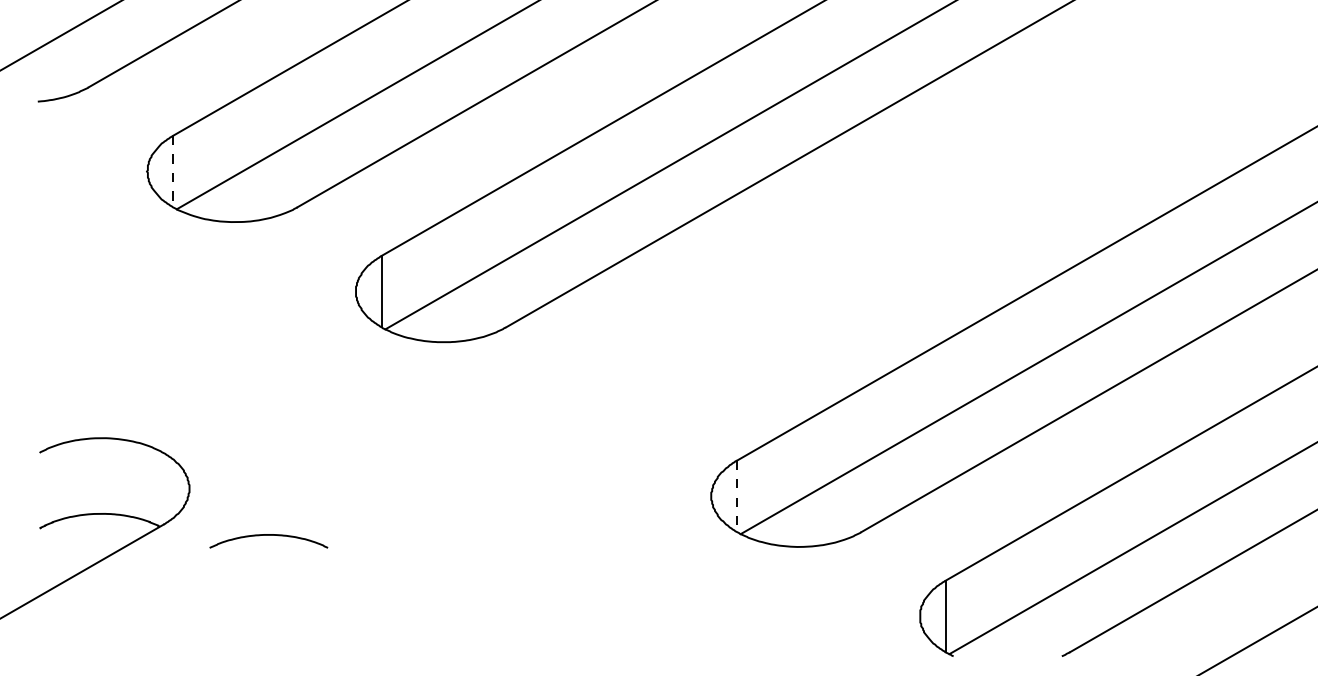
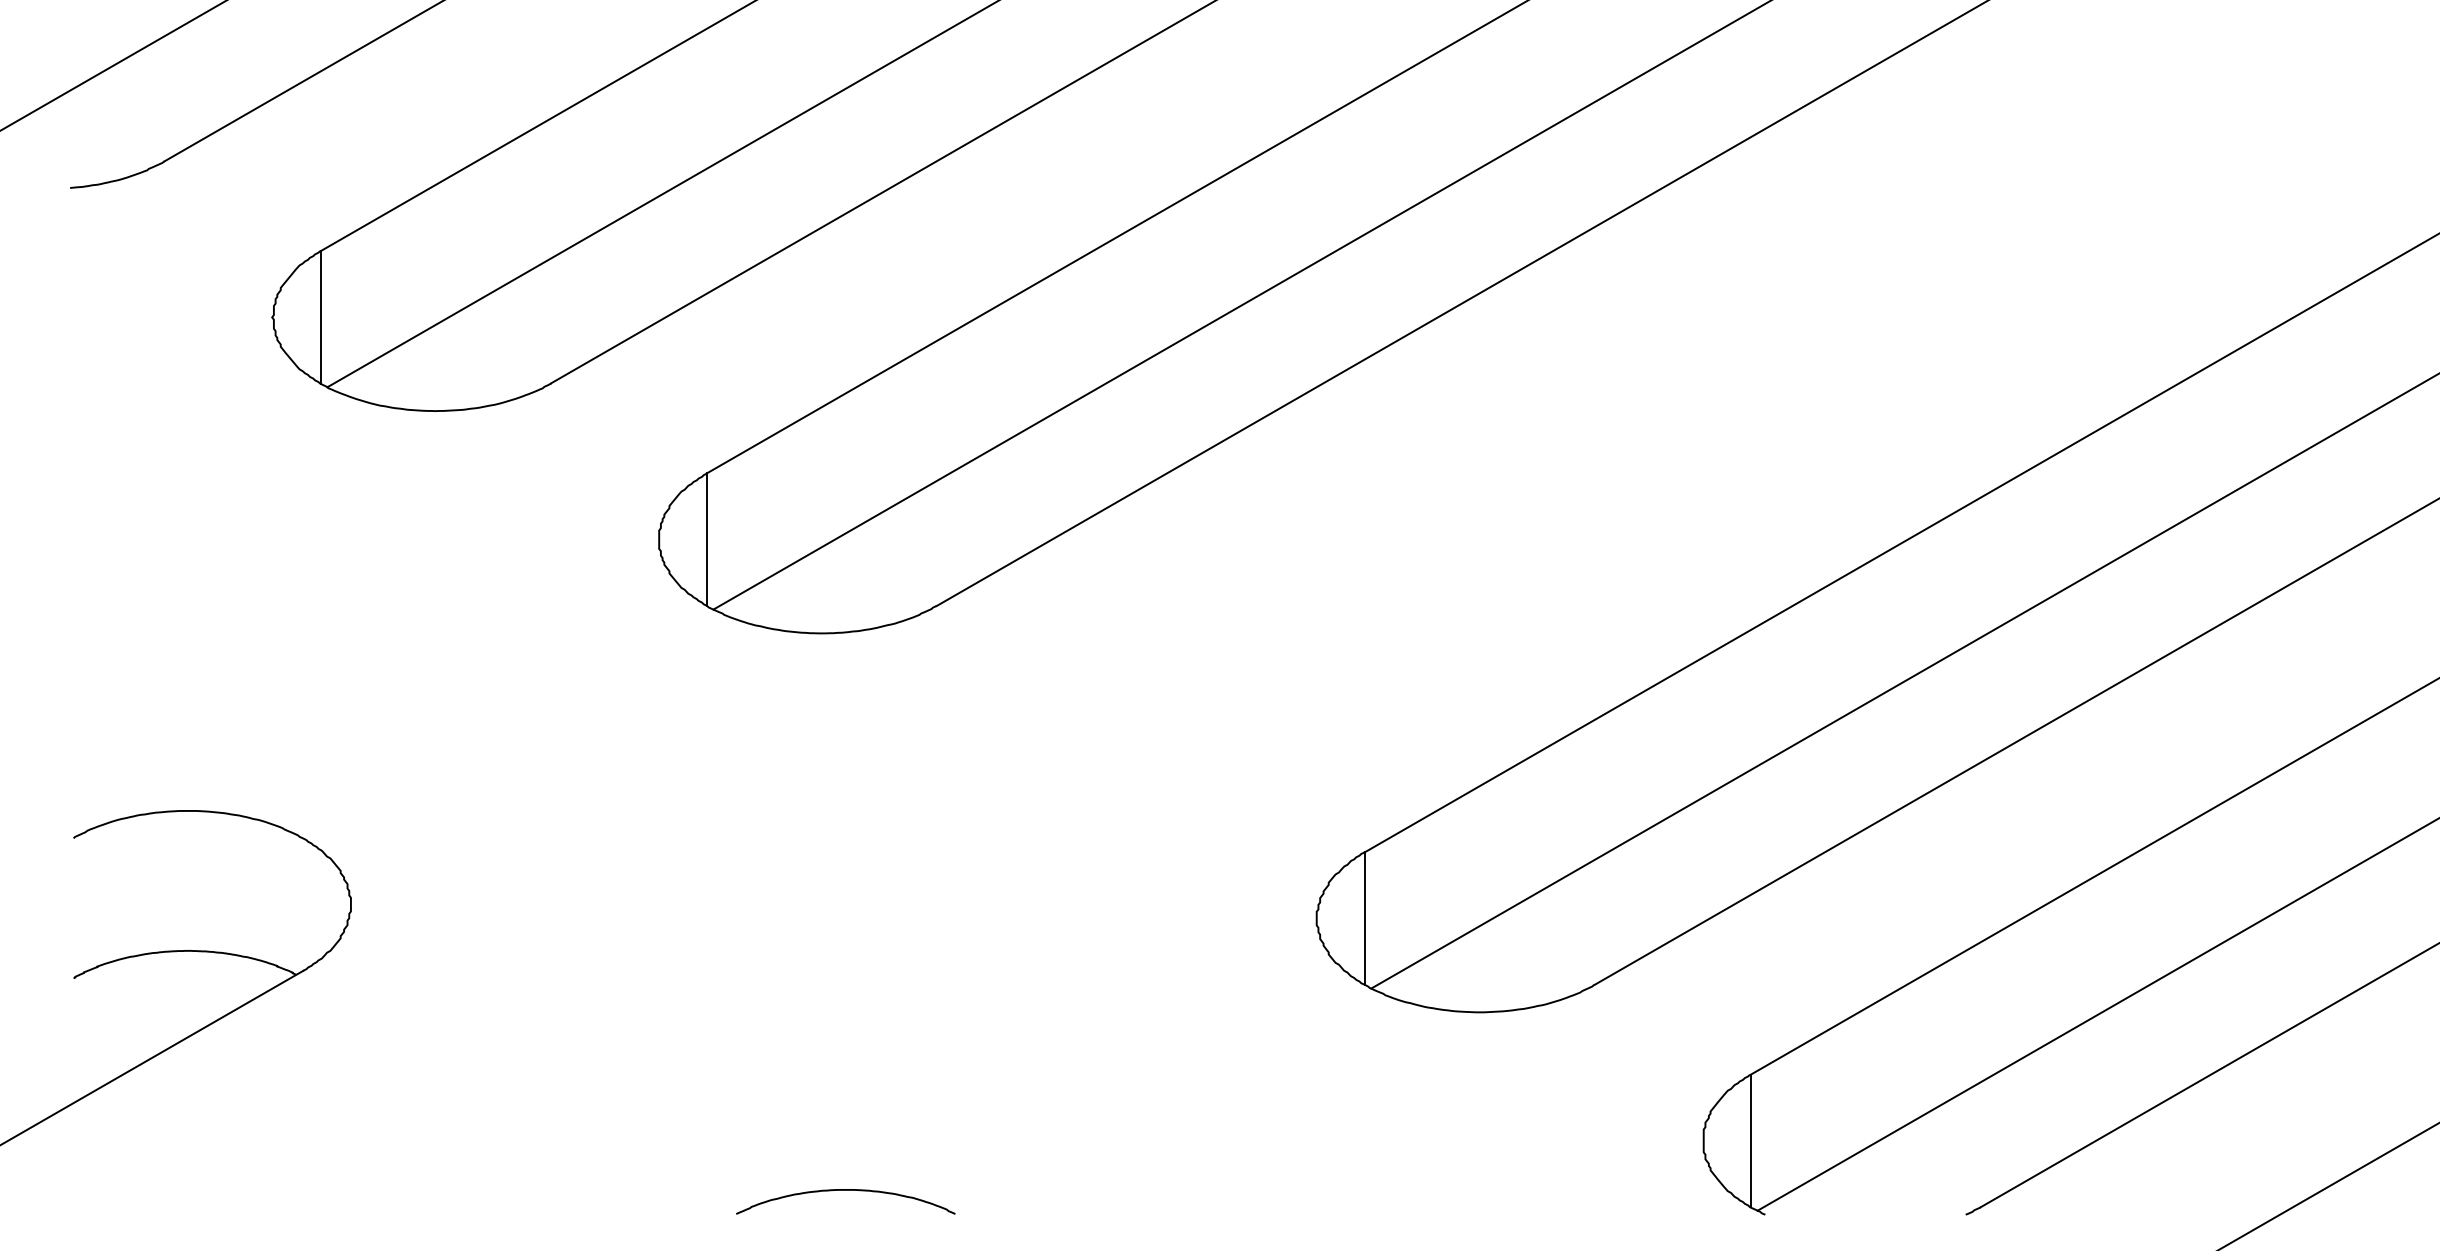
line: (173, 171) -> (321, 317), dashed -> solid
line: (737, 496) -> (1365, 918), dashed -> solid
curve: (268, 535) -> (845, 1191), moved

